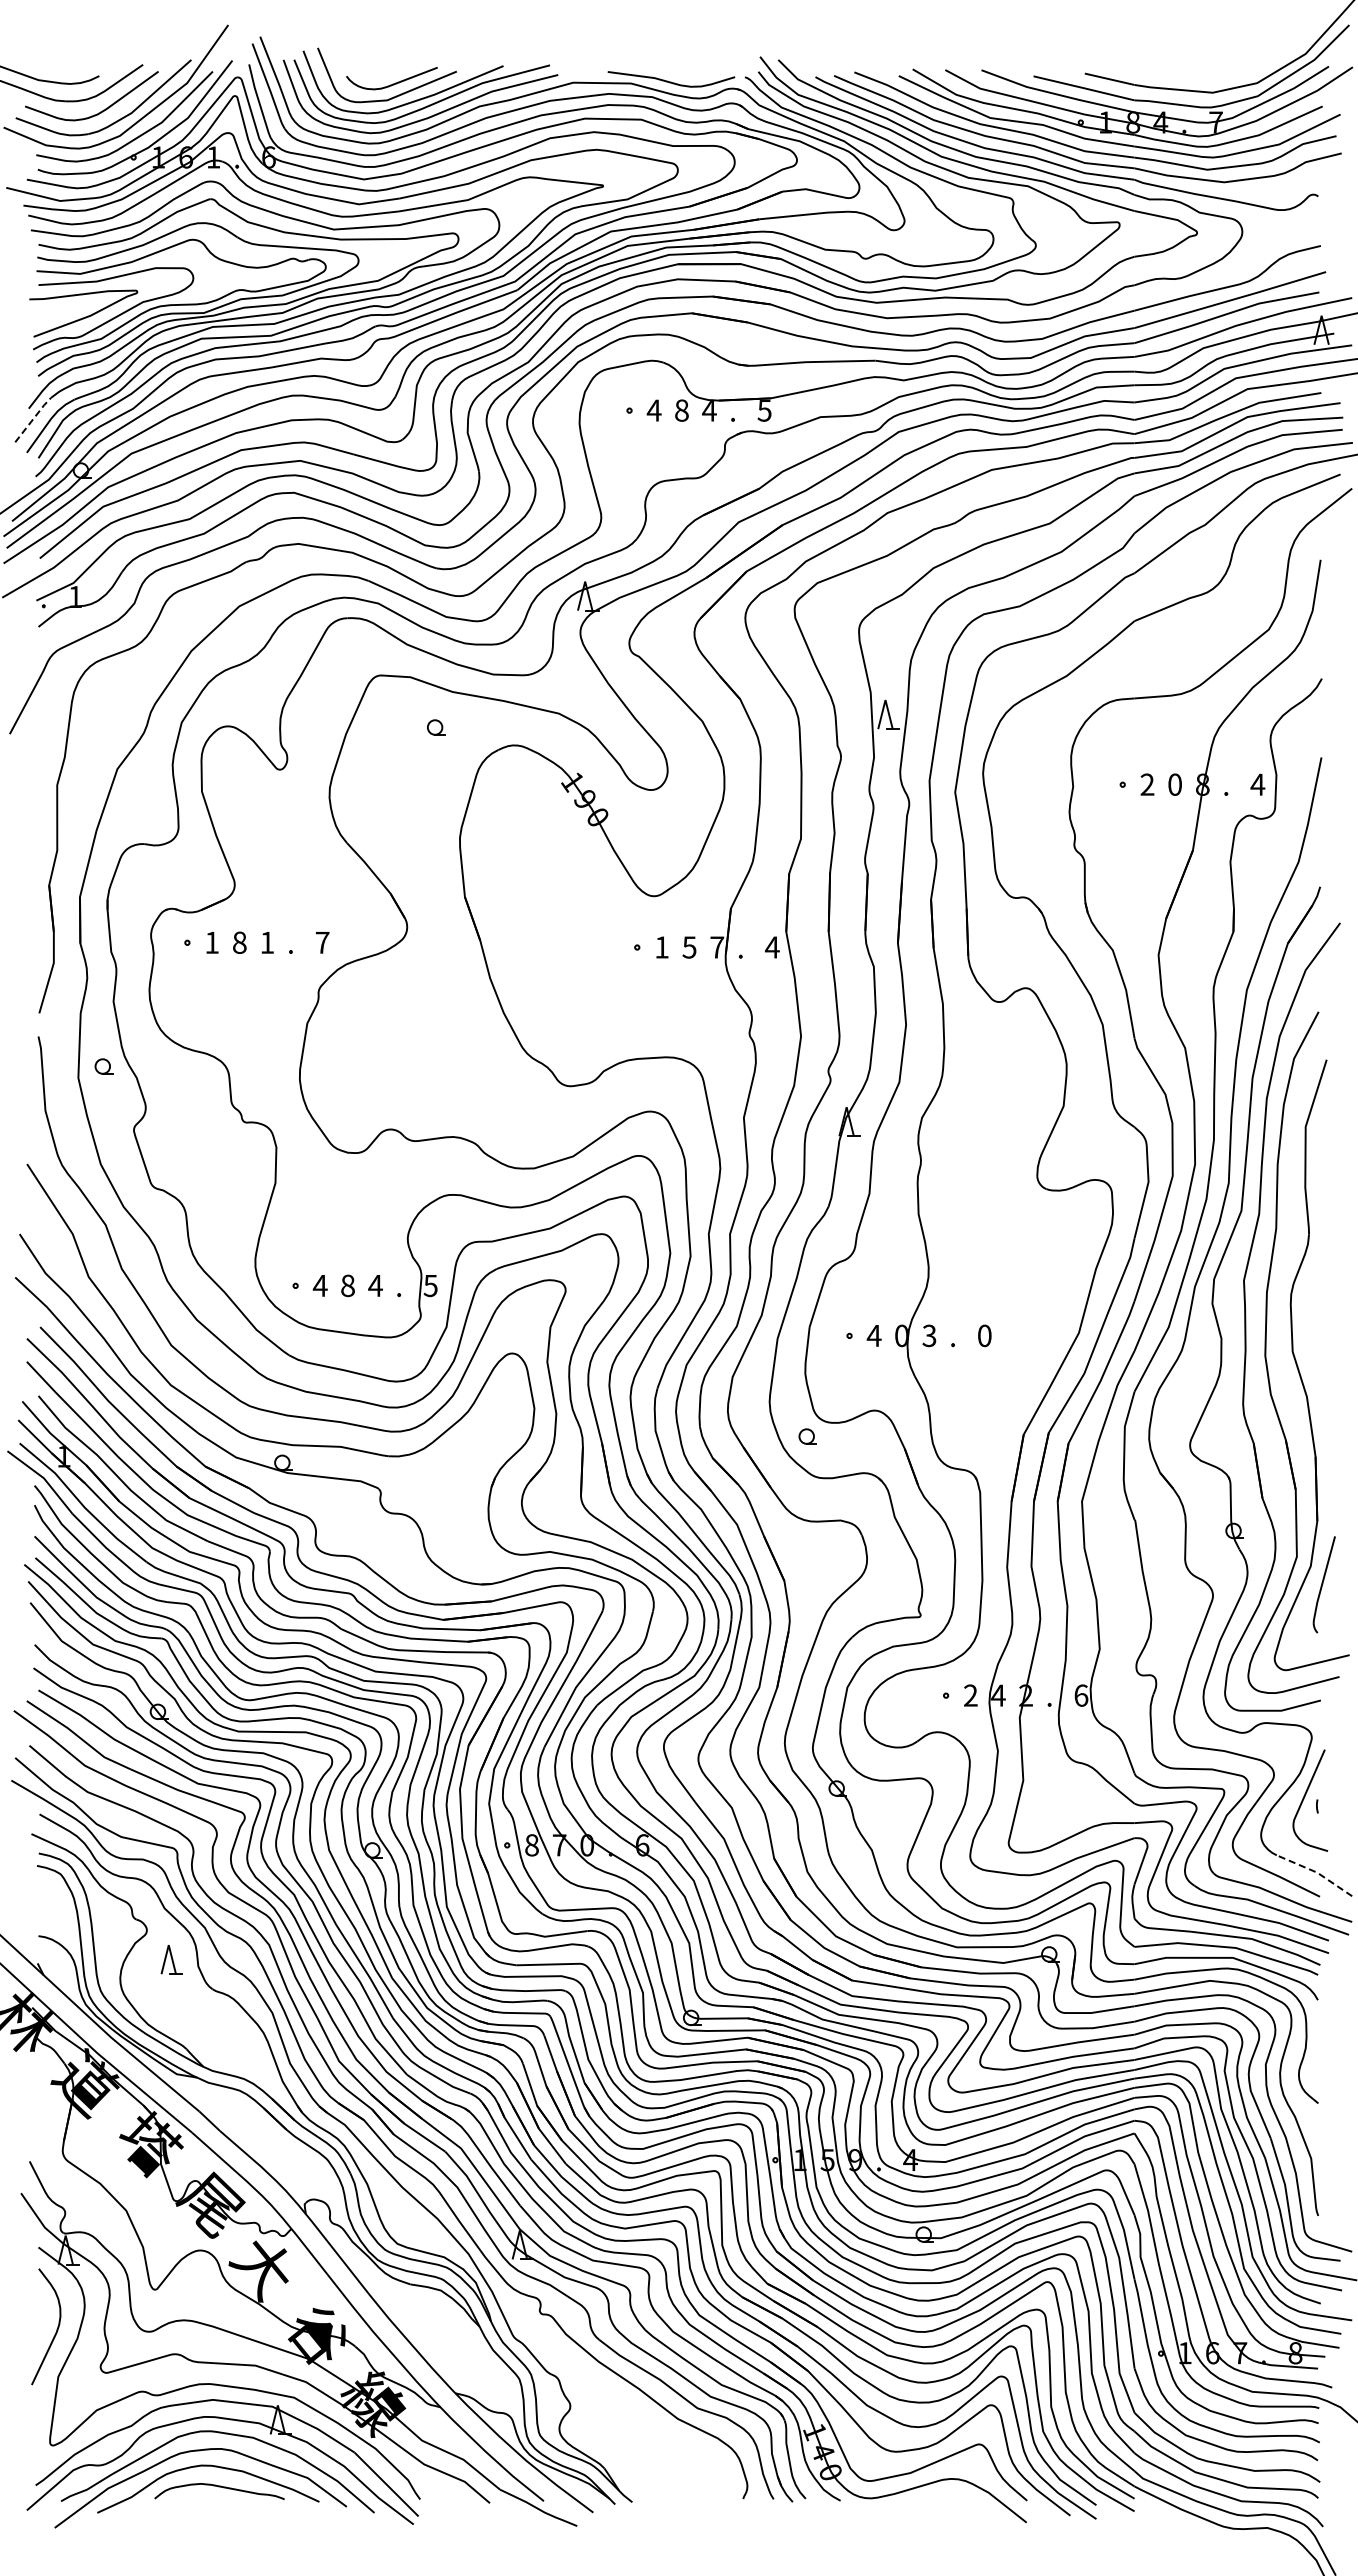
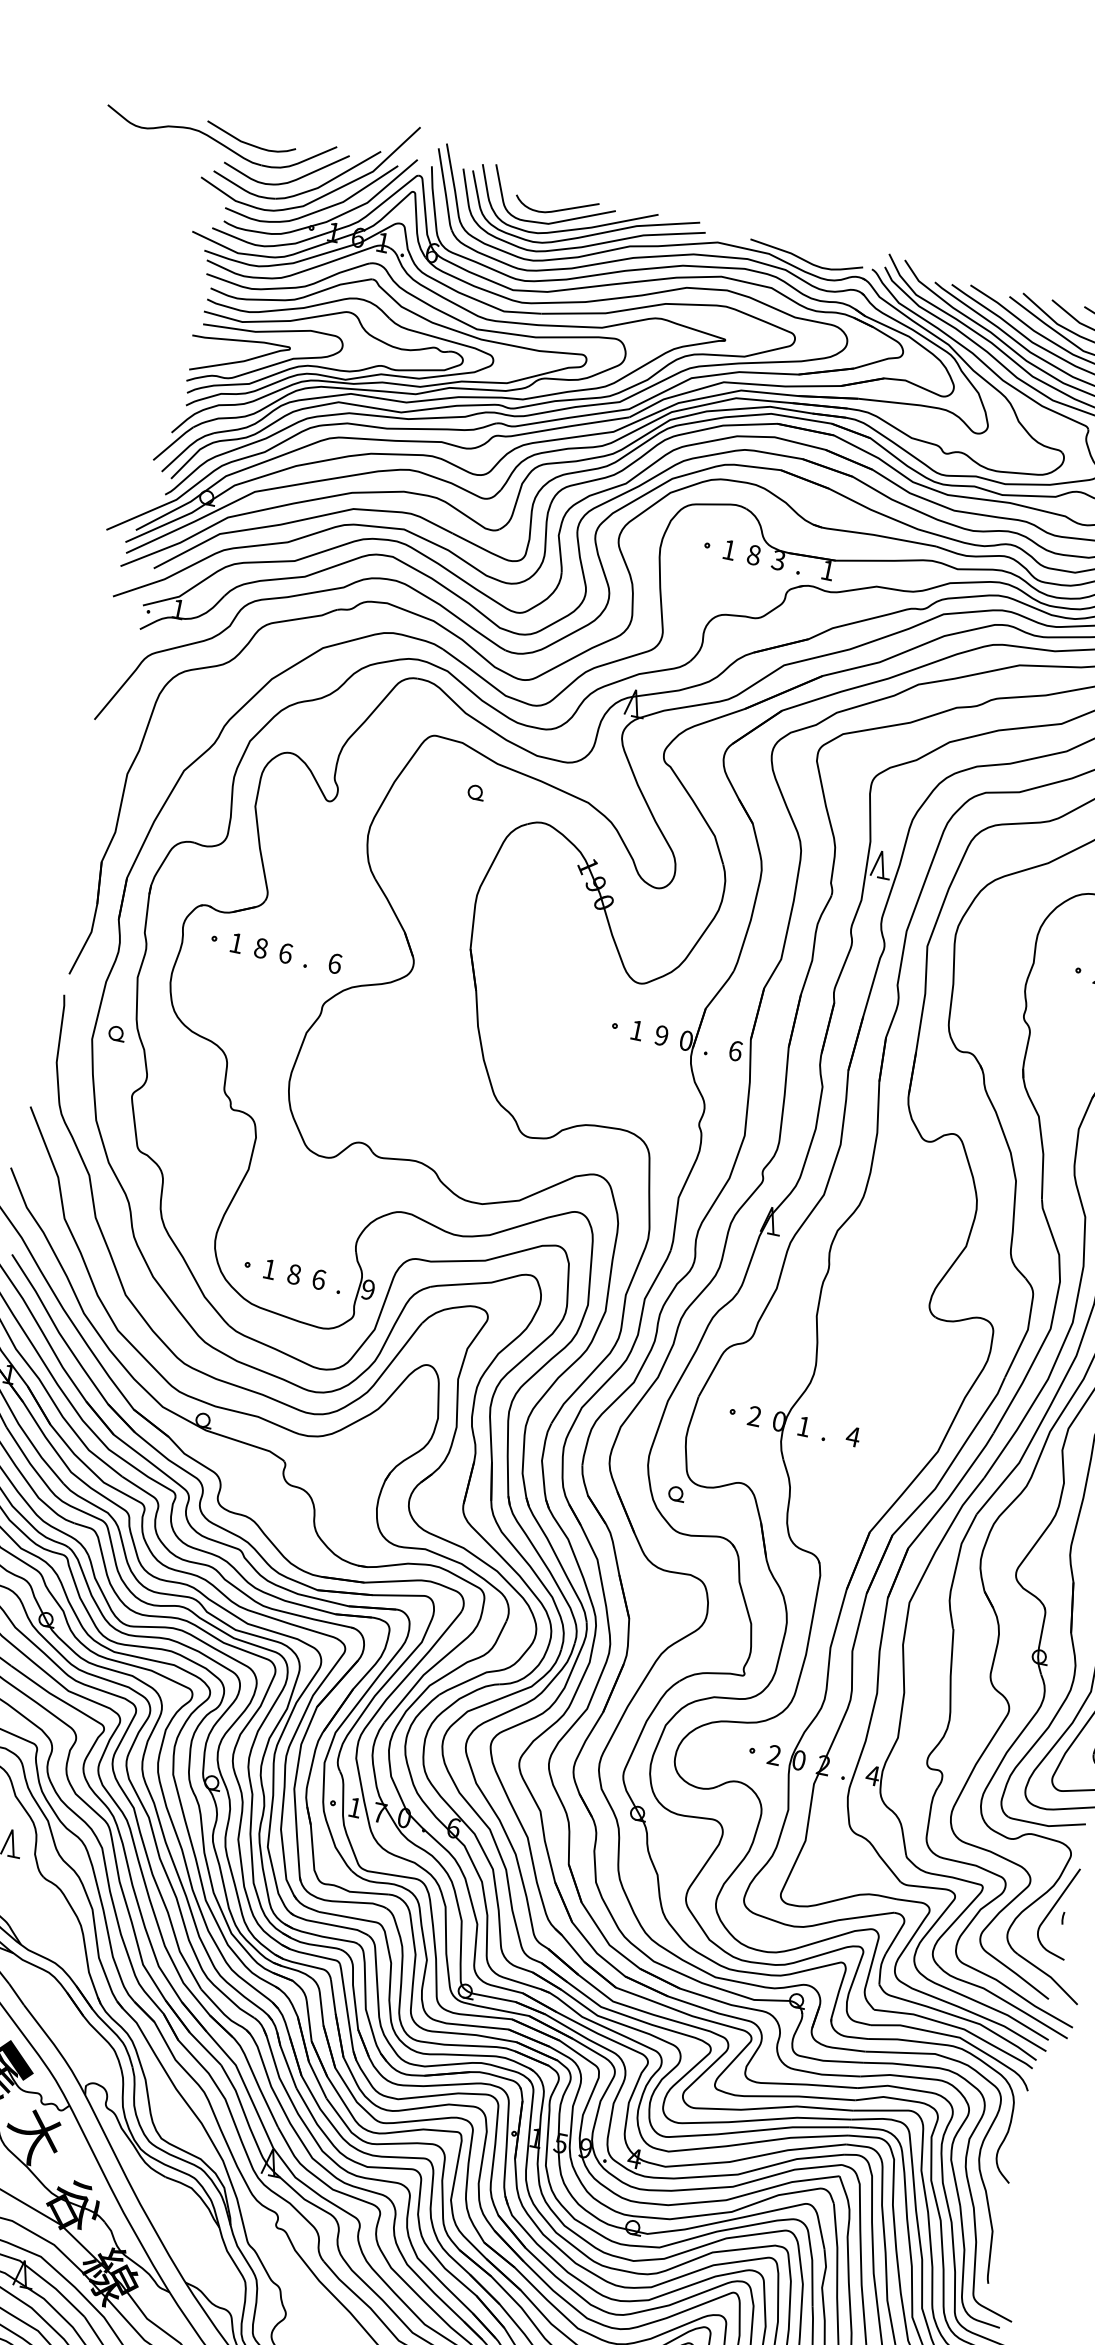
text: (653, 410) -> (728, 549), 4 -> 1
text: (709, 410) -> (778, 560), 4 -> 3
text: (764, 410) -> (827, 570), 5 -> 1
line: (33, 418) -> (173, 442), dashed -> solid
text: (267, 942) -> (285, 953), 1 -> 6
text: (322, 942) -> (335, 963), 7 -> 6
text: (689, 947) -> (661, 1035), 5 -> 9
text: (717, 947) -> (686, 1040), 7 -> 0
text: (771, 947) -> (734, 1050), 4 -> 6
text: (319, 1285) -> (268, 1268), 4 -> 1
text: (375, 1285) -> (318, 1279), 4 -> 6
text: (430, 1285) -> (368, 1289), 5 -> 9
text: (873, 1335) -> (754, 1415), 4 -> 2
text: (929, 1335) -> (804, 1426), 3 -> 1
text: (984, 1335) -> (853, 1436), 0 -> 4
text: (998, 1695) -> (799, 1760), 4 -> 0
text: (1080, 1695) -> (872, 1775), 6 -> 4
text: (531, 1845) -> (354, 1807), 8 -> 1
line: (1316, 1872) -> (1050, 1976), dashed -> solid

